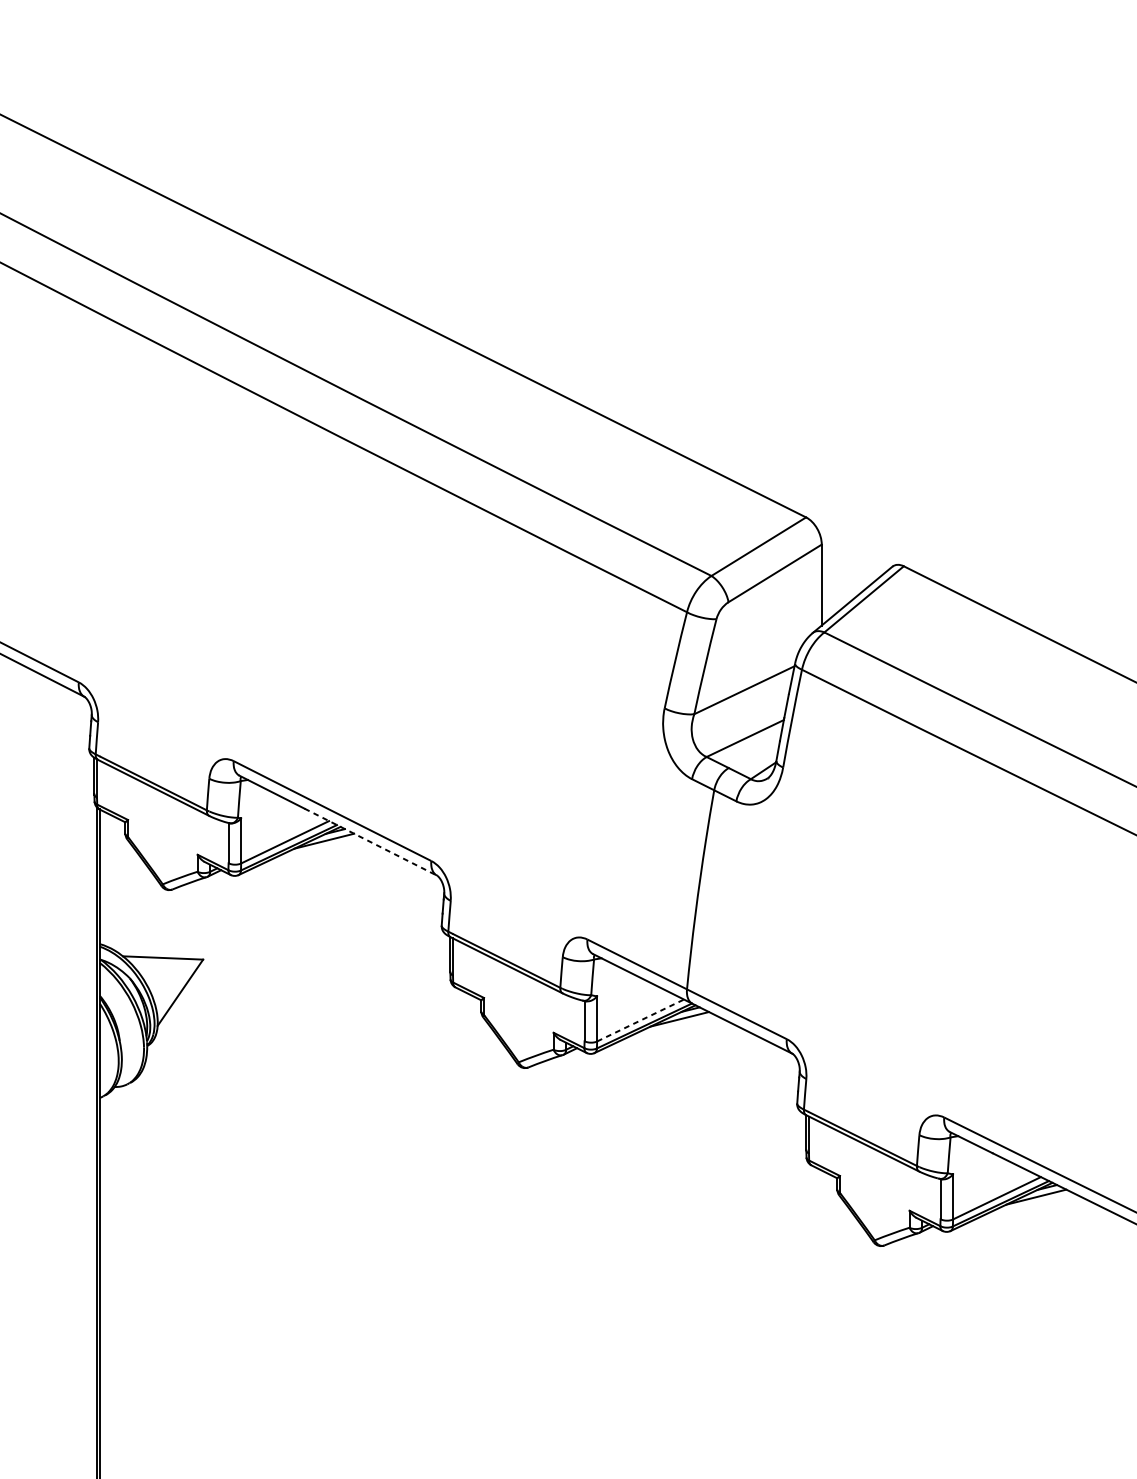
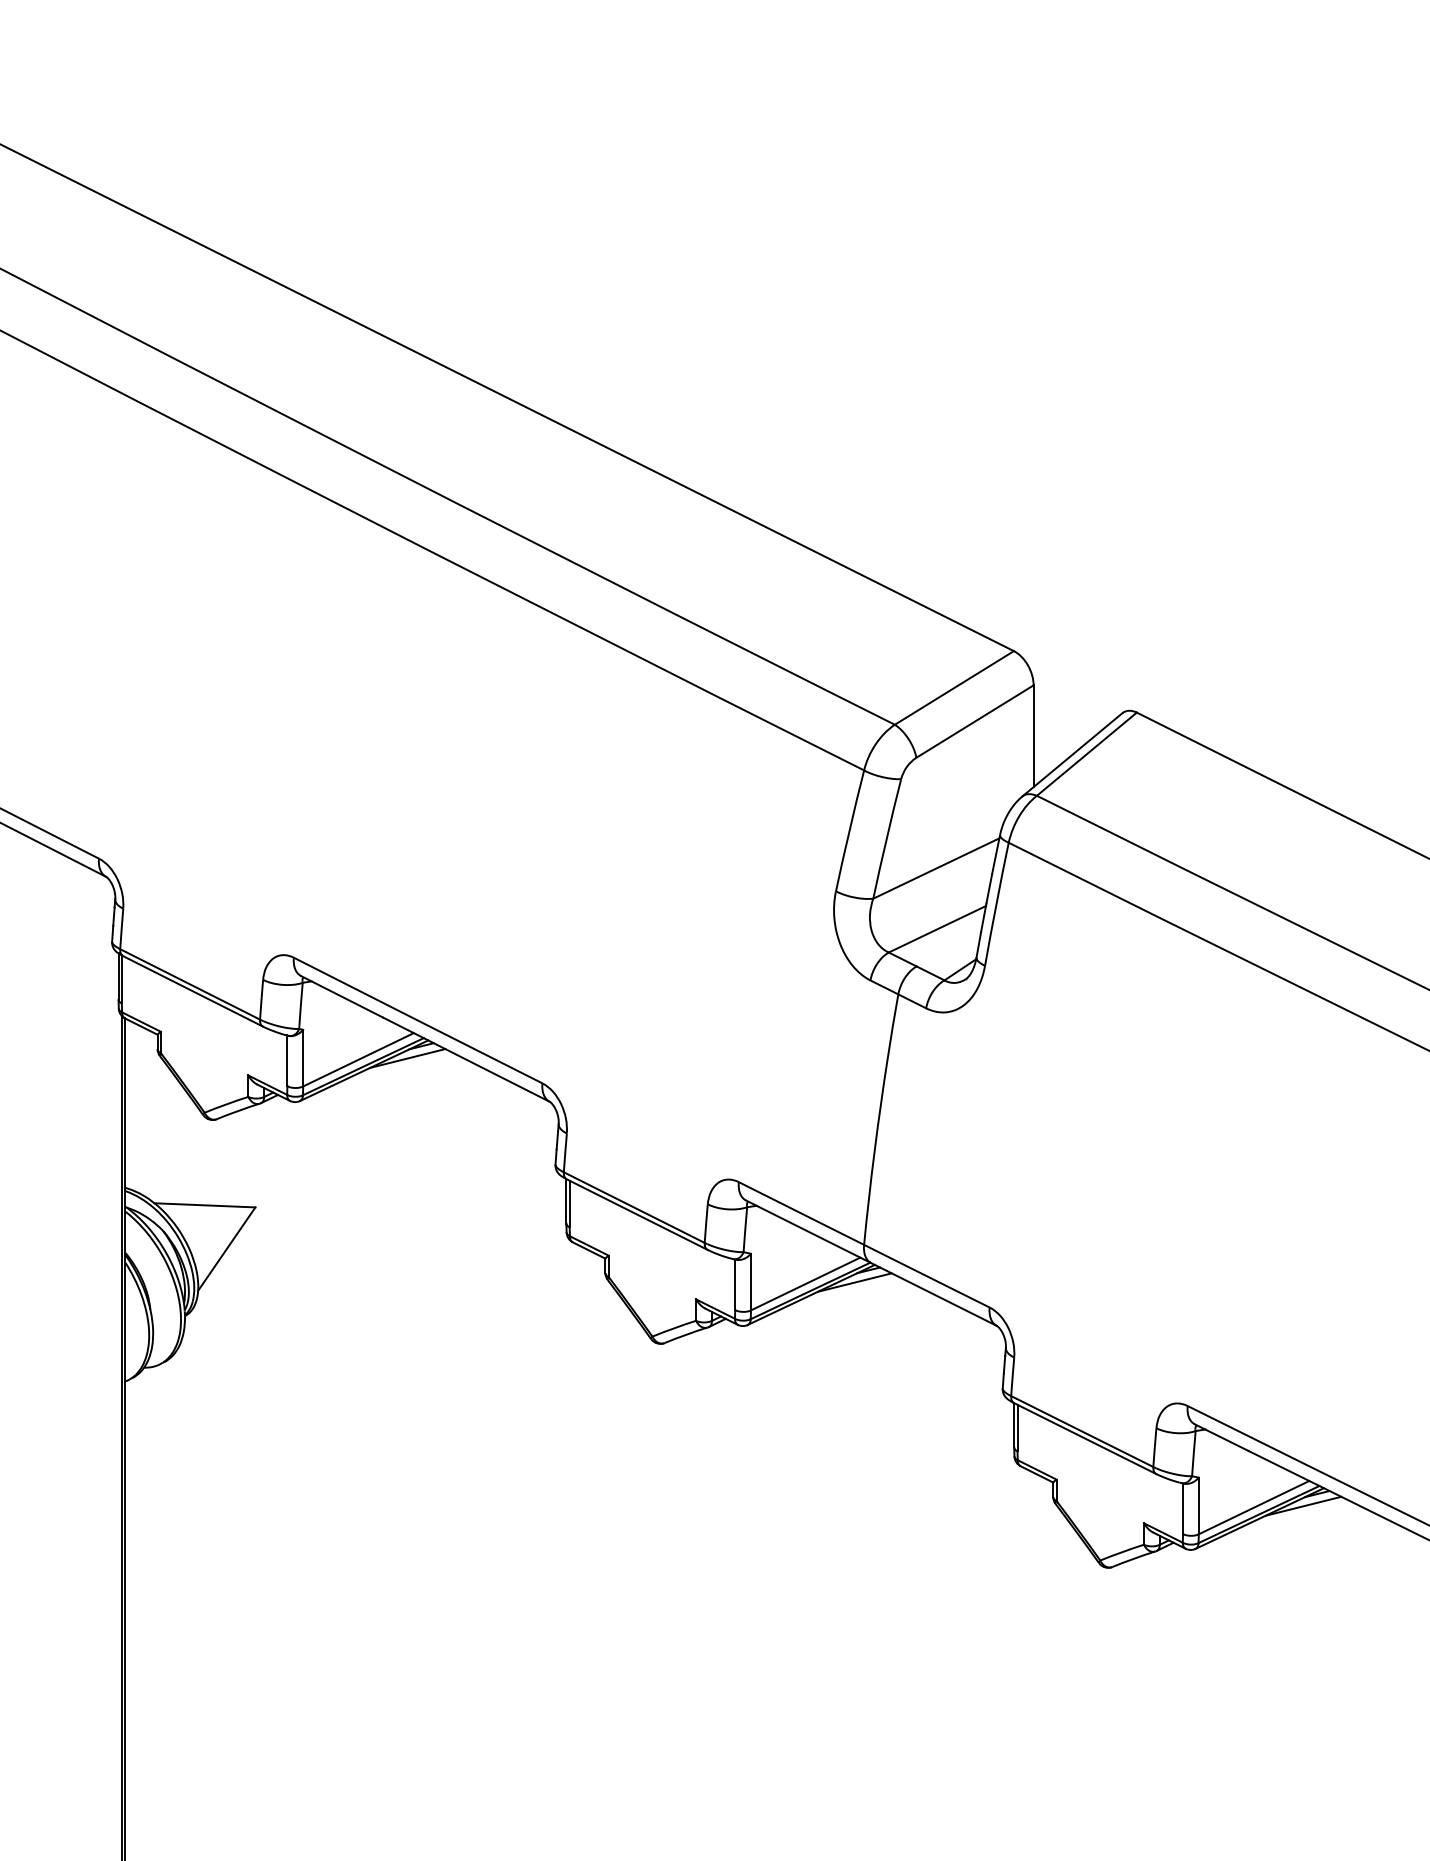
line: (370, 842) -> (466, 1059), dashed -> solid
line: (640, 1020) -> (805, 1284), dashed -> solid

